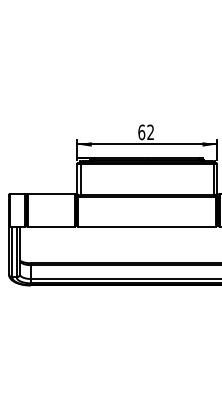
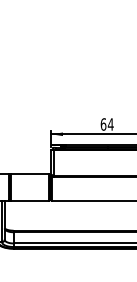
text: (150, 131) -> (110, 123), 62 -> 64

